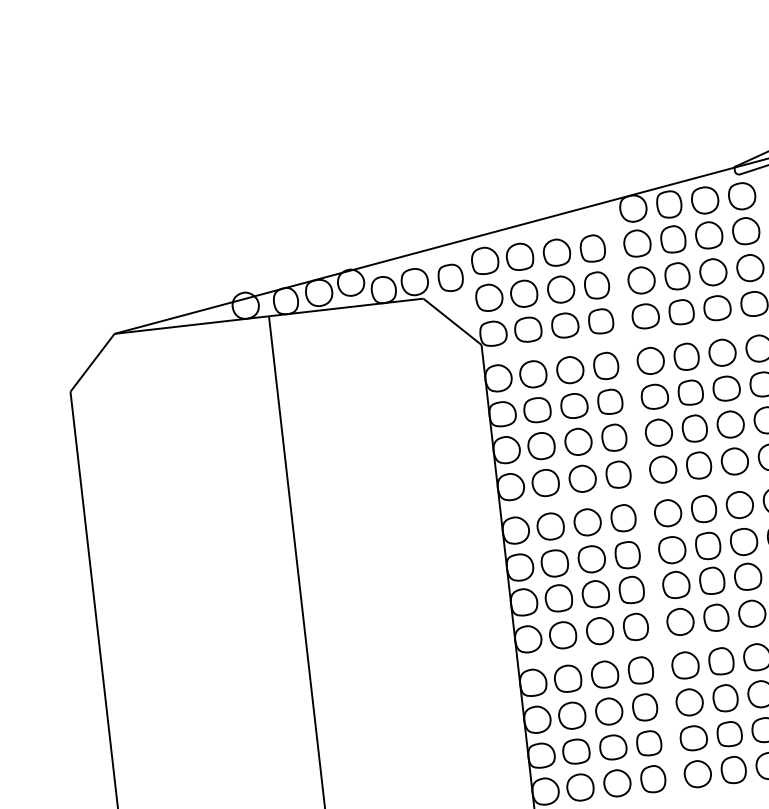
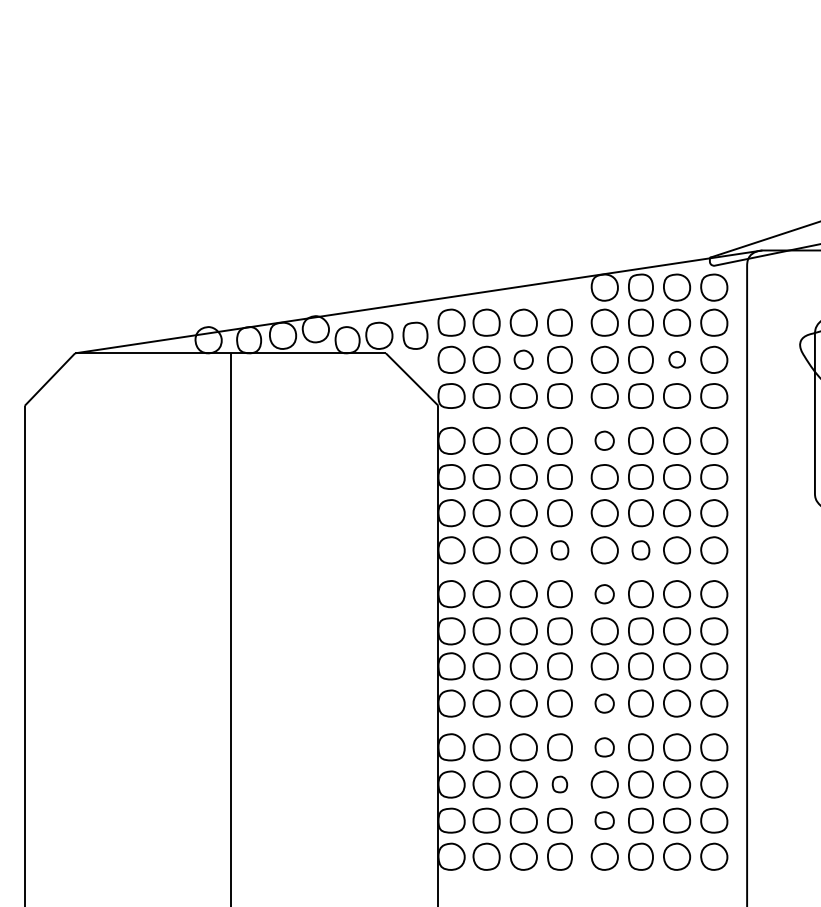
part: (713, 271) -> (677, 359), size x0.6
part: (560, 289) -> (523, 359), size x0.7
part: (650, 360) -> (604, 440), size x0.7
part: (698, 465) -> (640, 550), size x0.7
part: (618, 474) -> (559, 550), size x0.7
part: (667, 513) -> (604, 594), size x0.7
part: (680, 621) -> (604, 703), size x0.7
part: (685, 665) -> (604, 747), size x0.7
part: (644, 707) -> (559, 784), size x0.6
part: (693, 738) -> (604, 820), size x0.7

